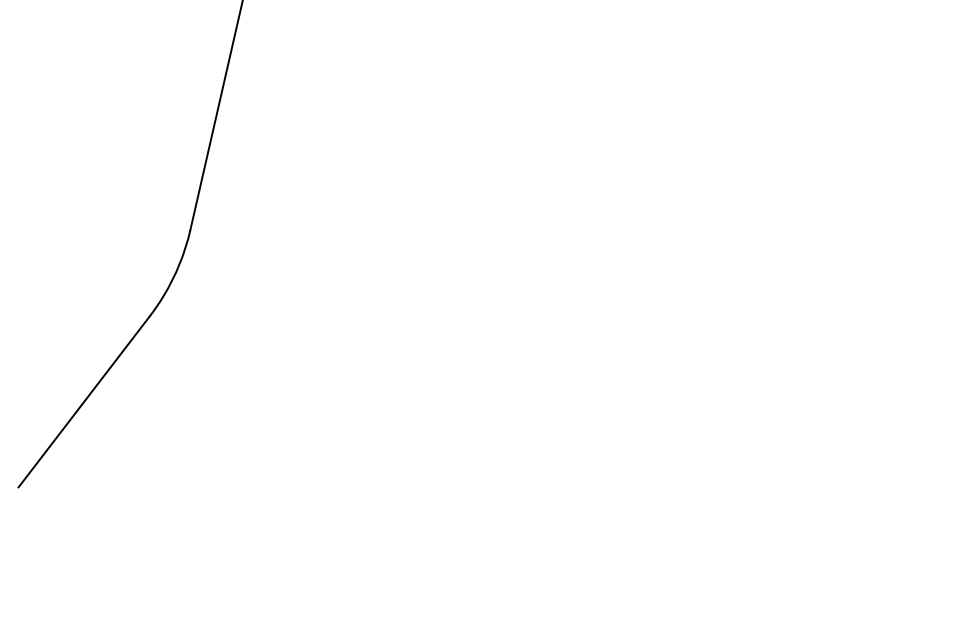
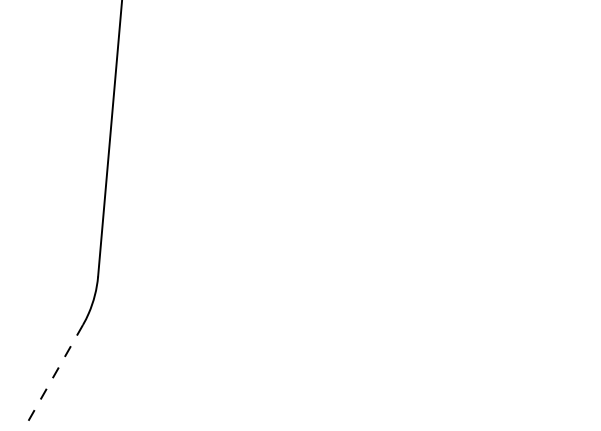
line: (84, 402) -> (55, 374), solid -> dashed

